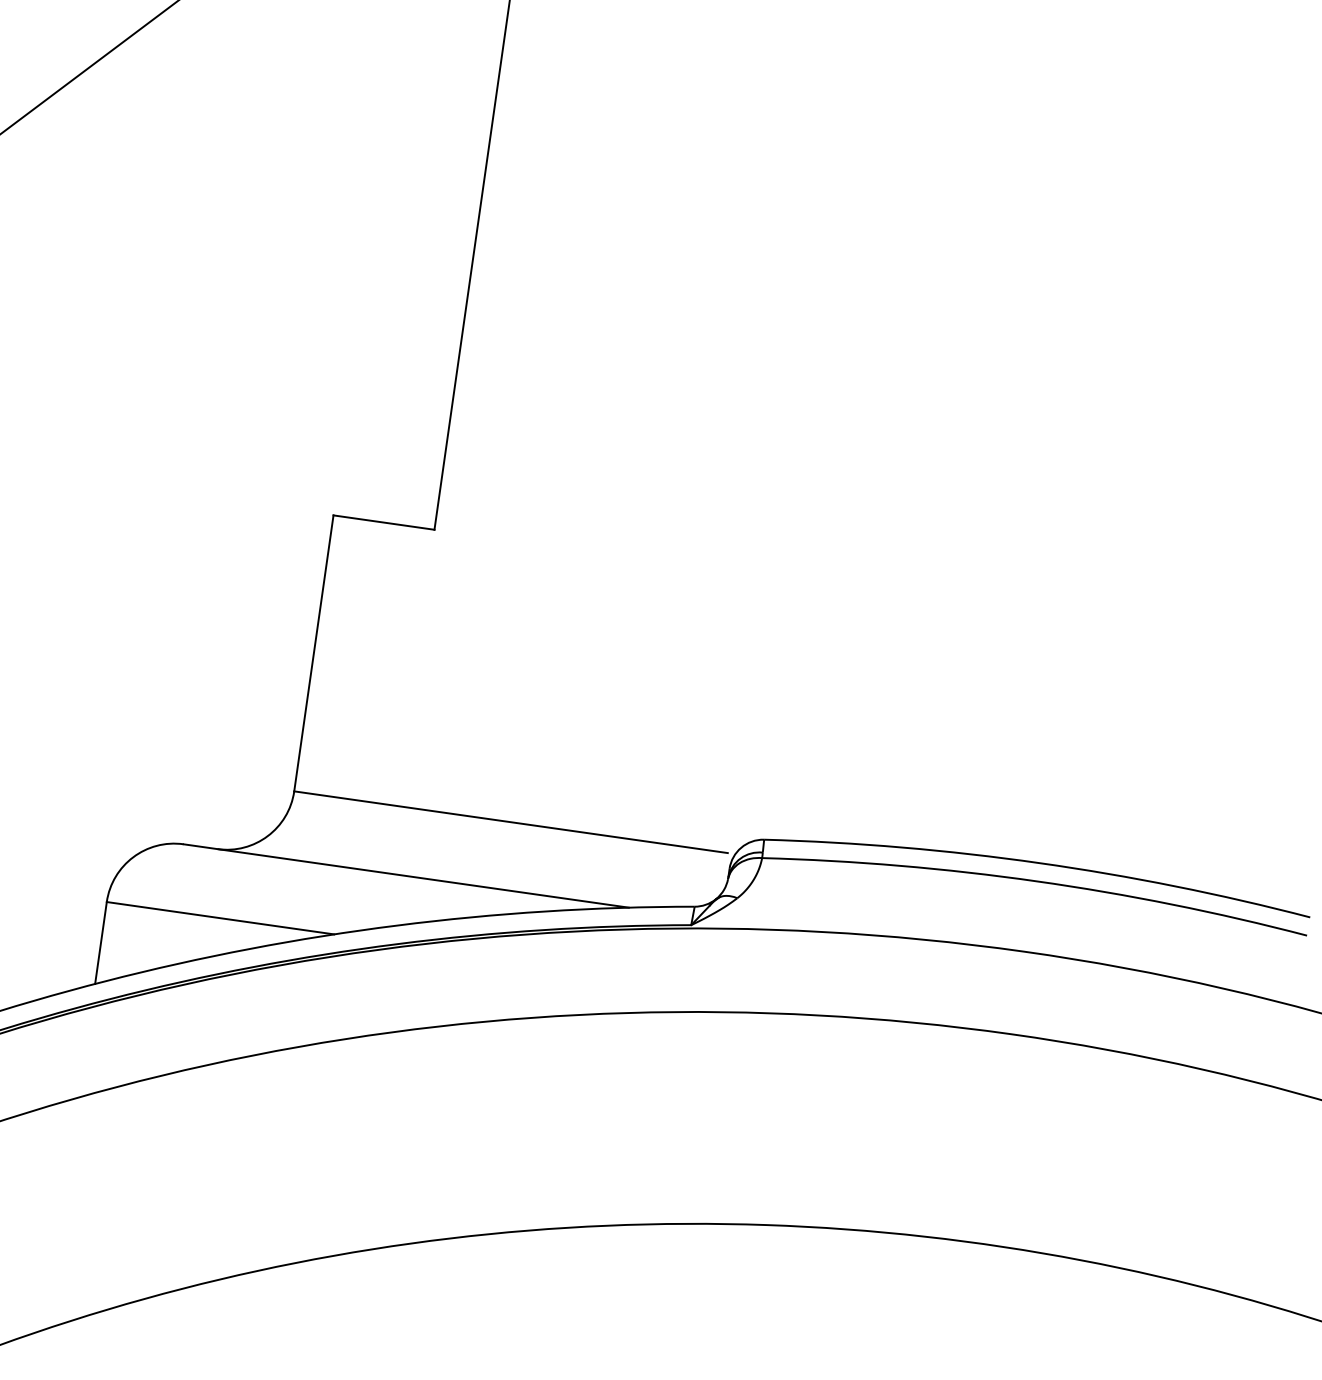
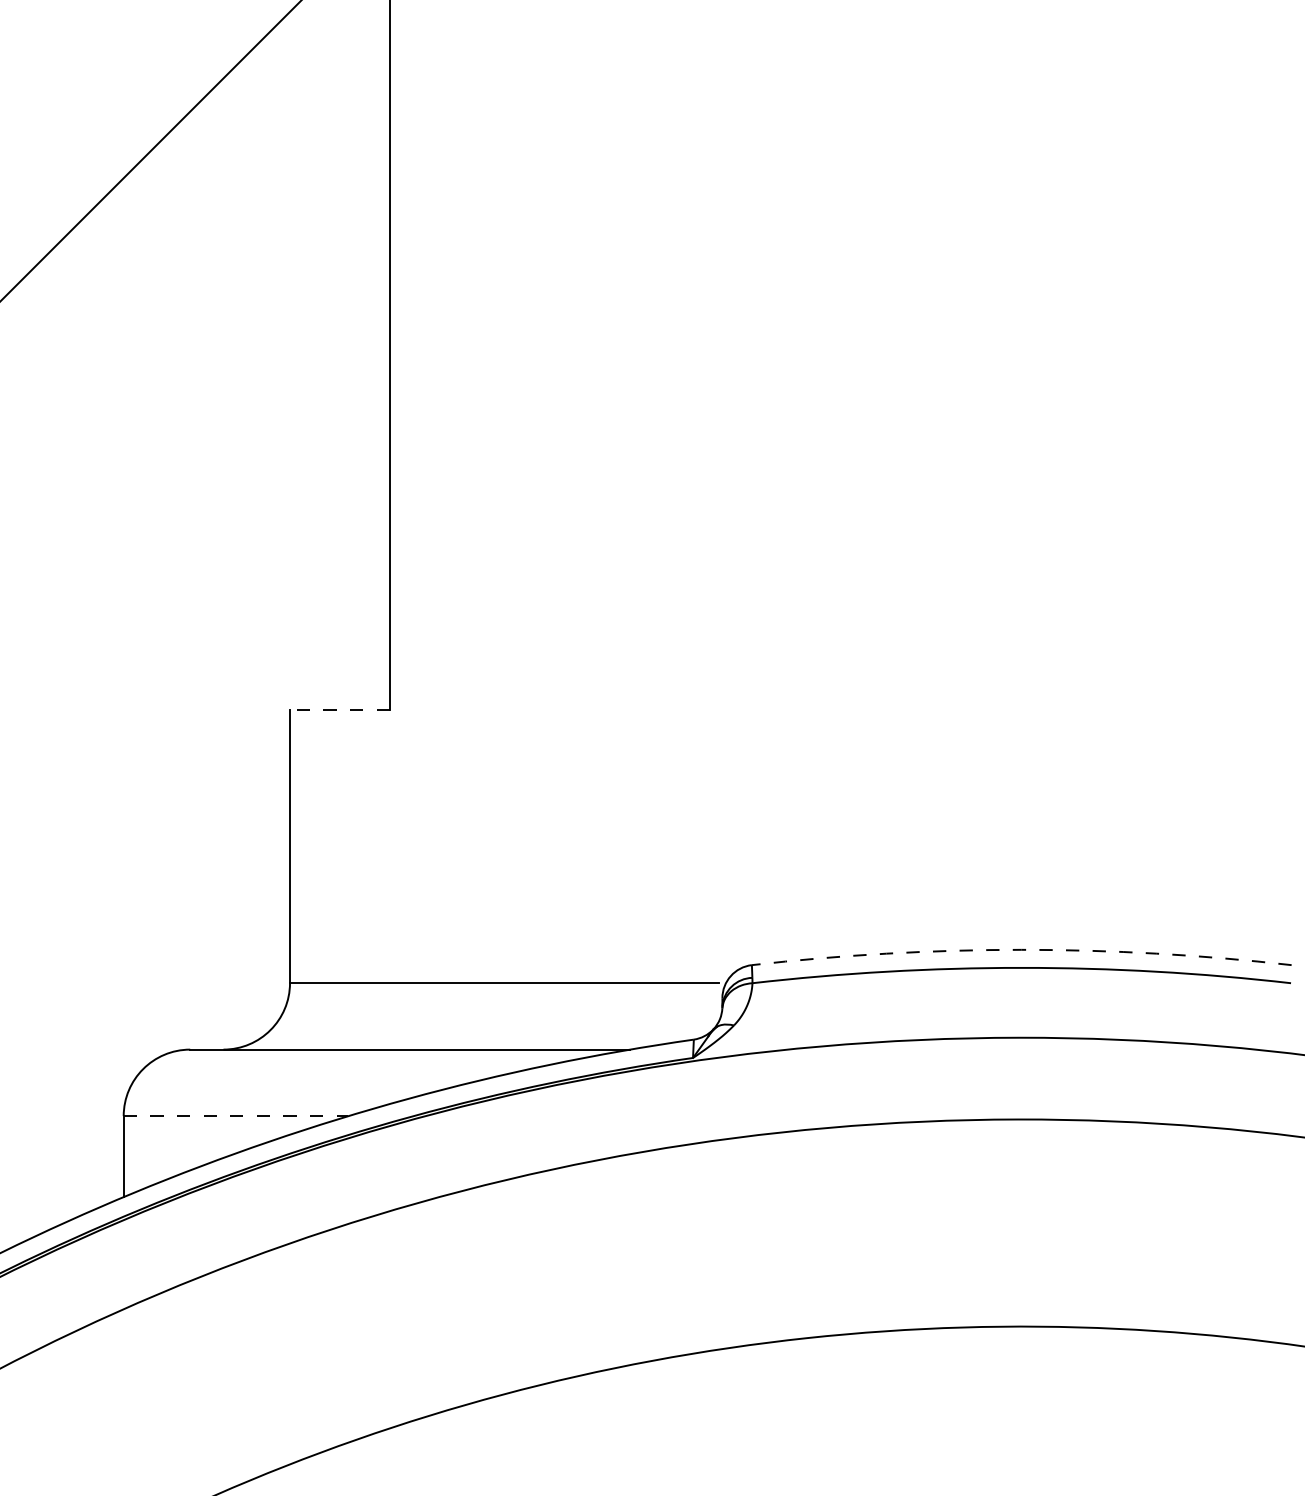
line: (383, 522) -> (339, 710), solid -> dashed
arc: (1039, 862) -> (1021, 949), solid -> dashed
line: (220, 918) -> (236, 1116), solid -> dashed

